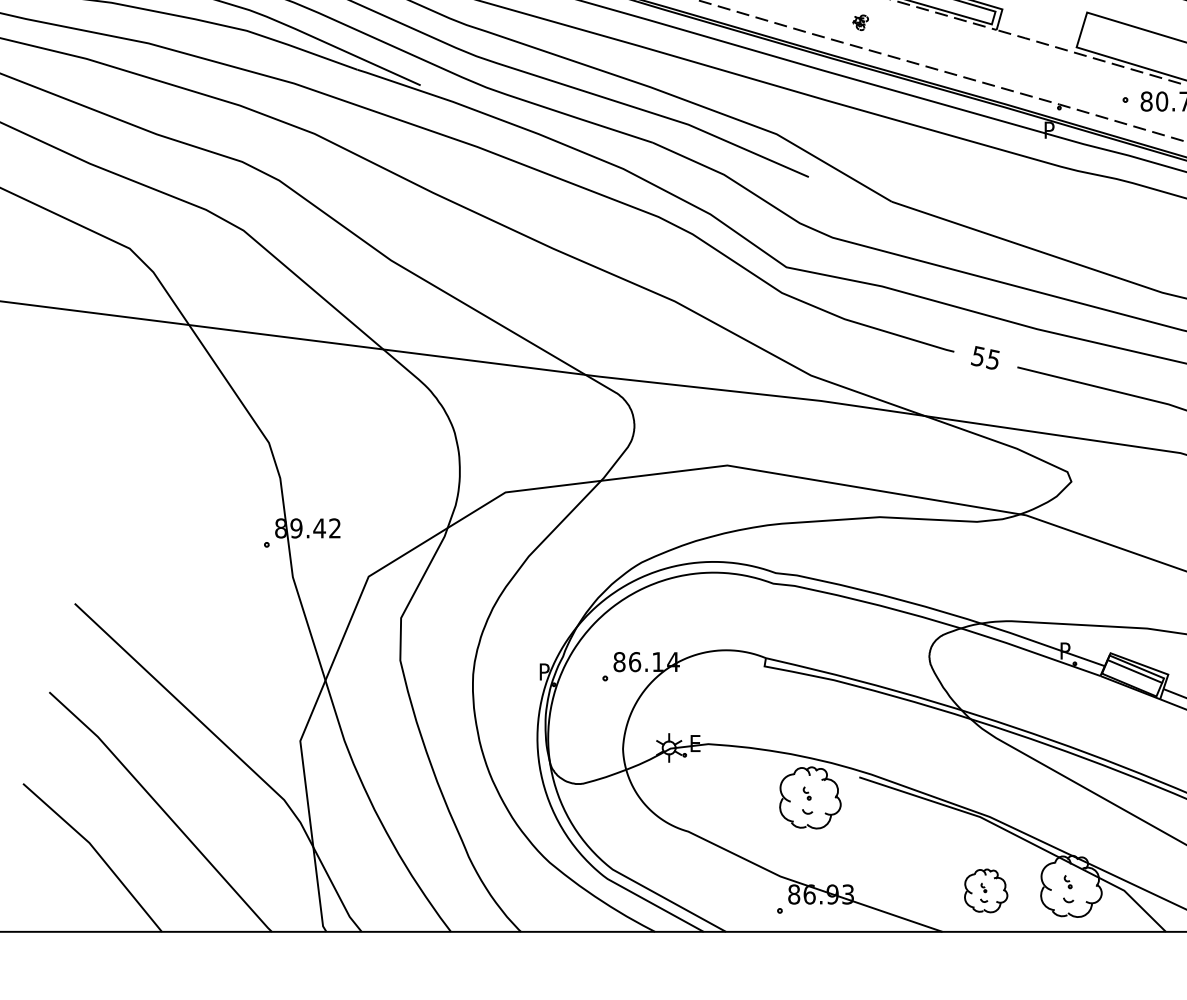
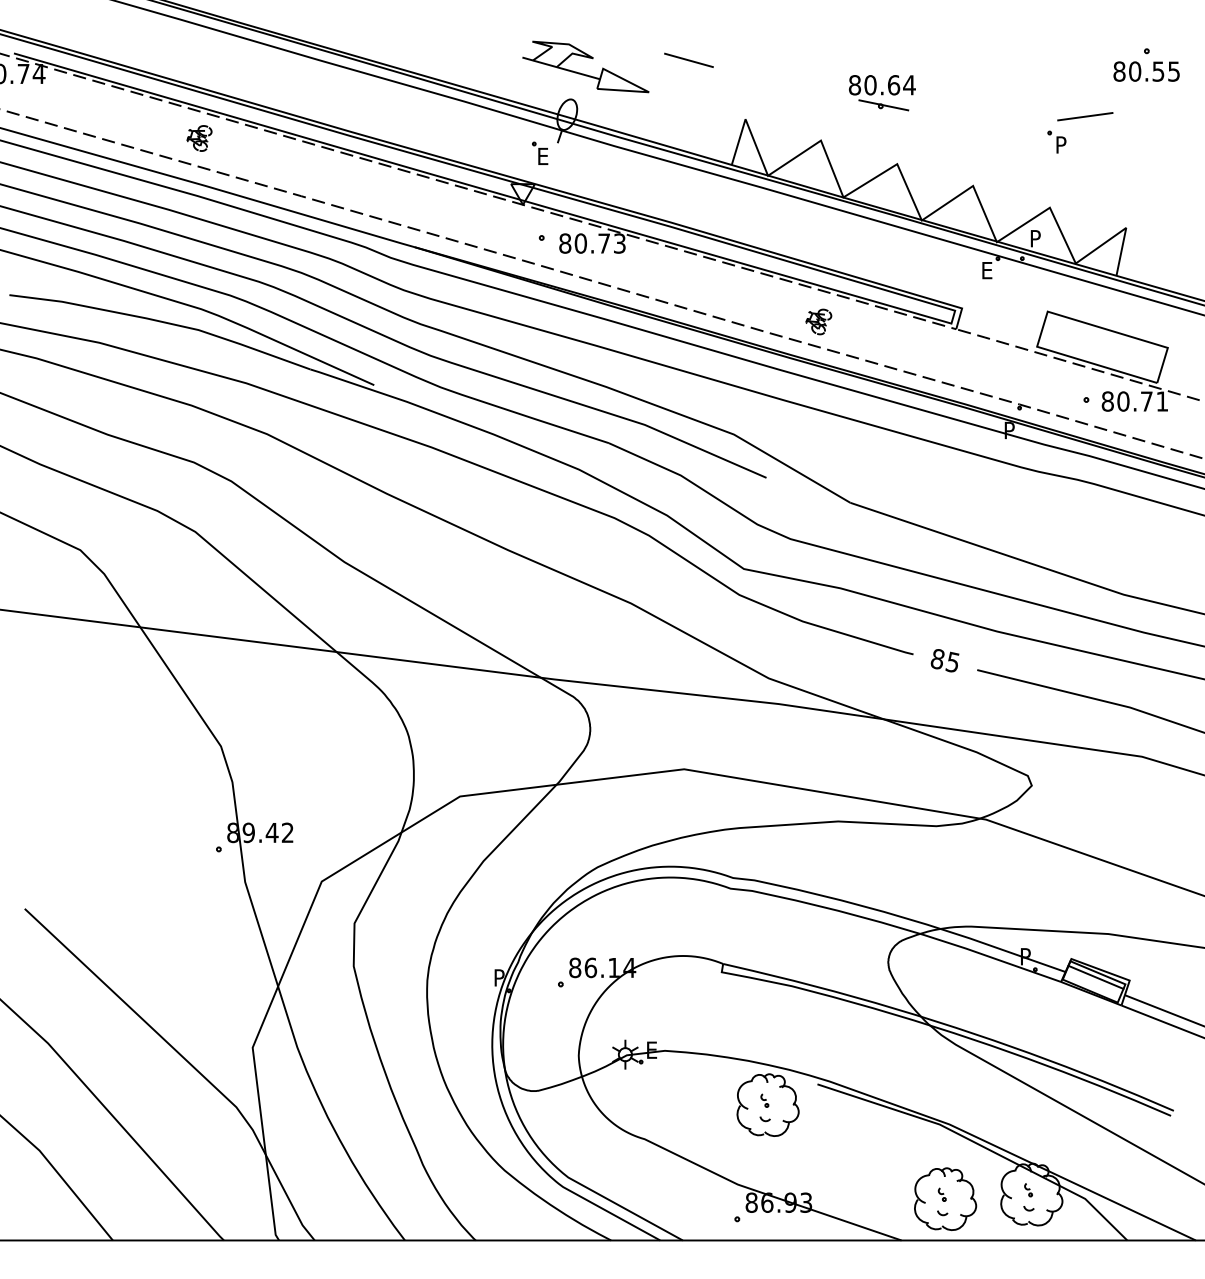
part: (860, 22) -> (818, 321), size x1.67
text: (978, 355) -> (937, 658), 55 -> 85
part: (985, 890) -> (945, 1198), size x1.43

